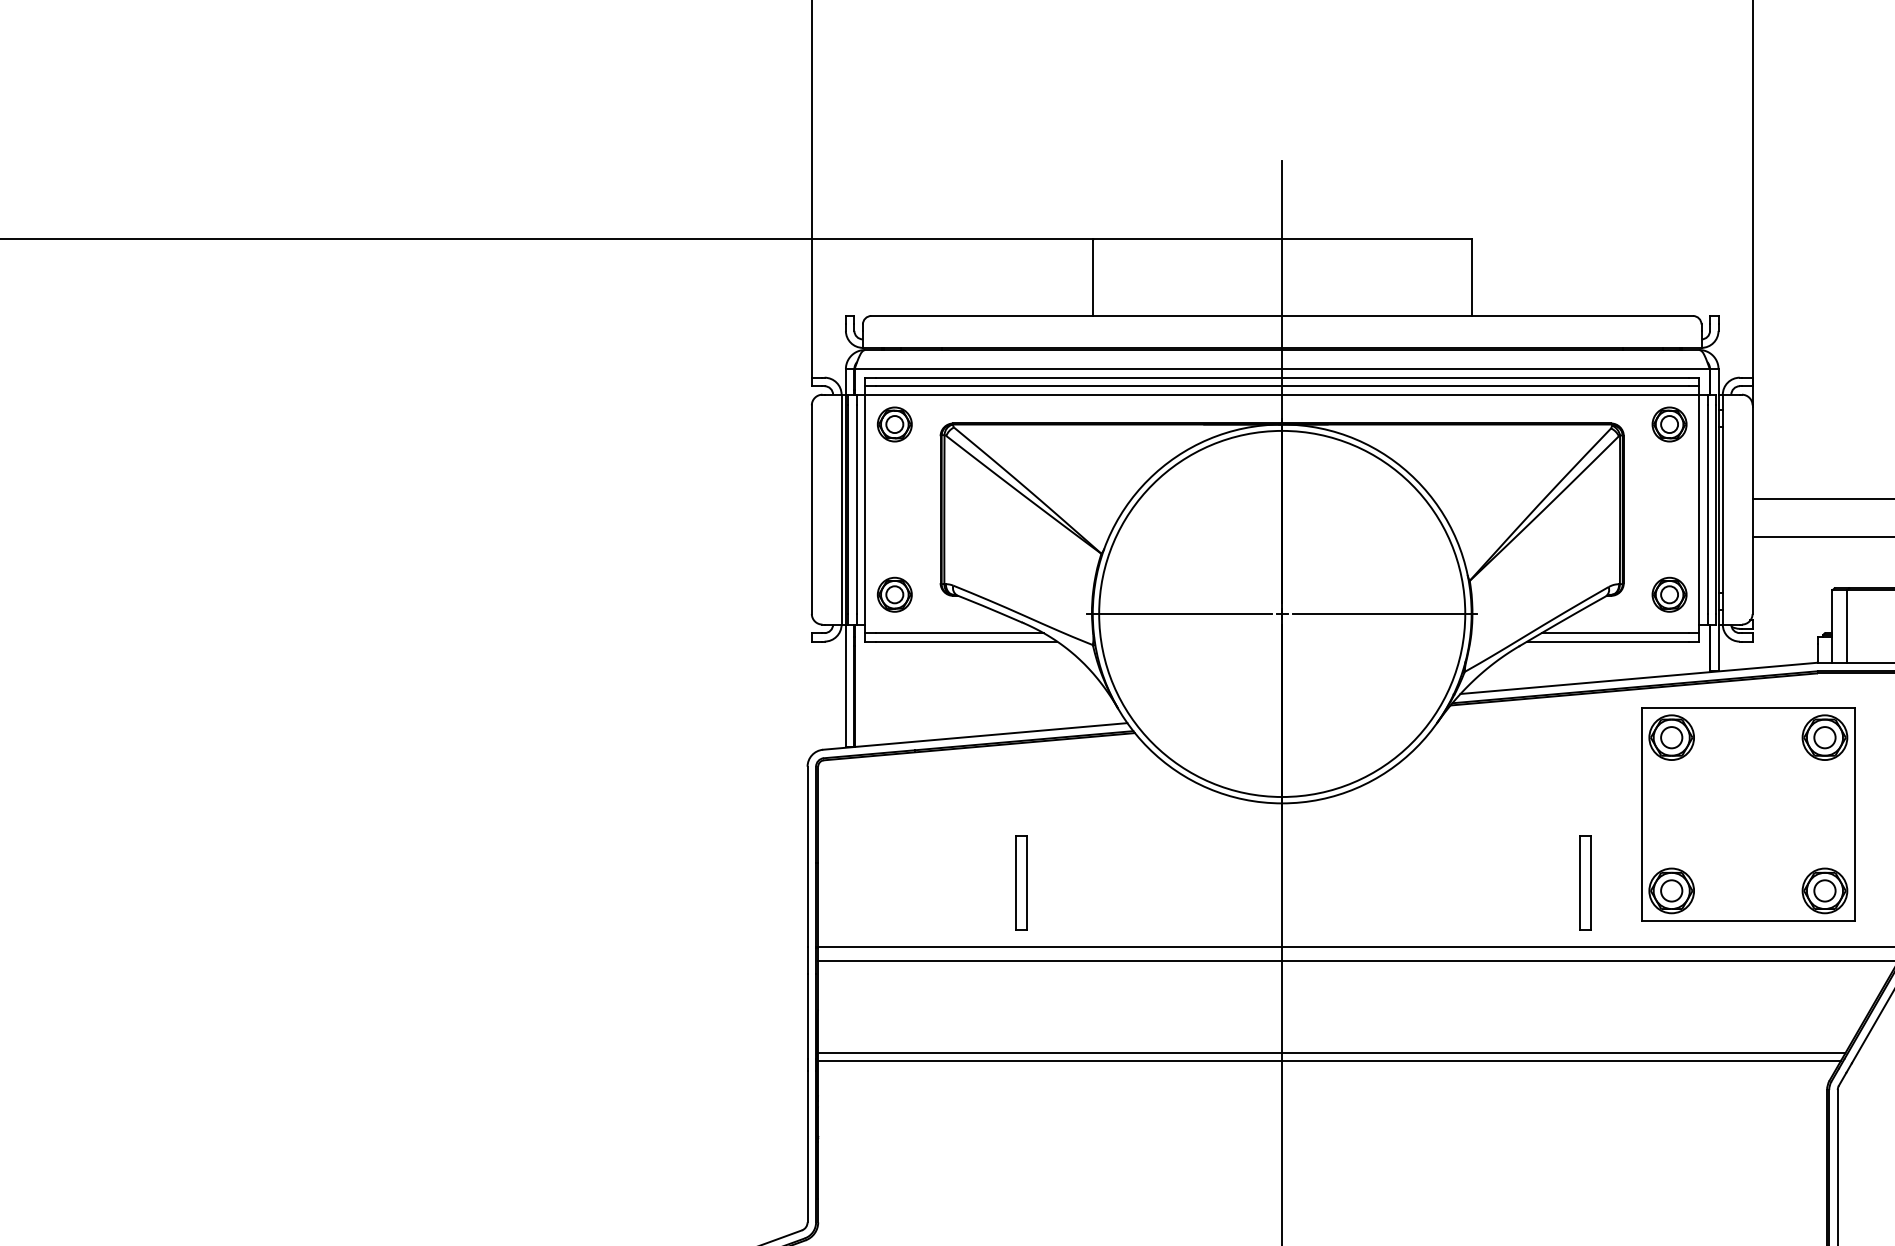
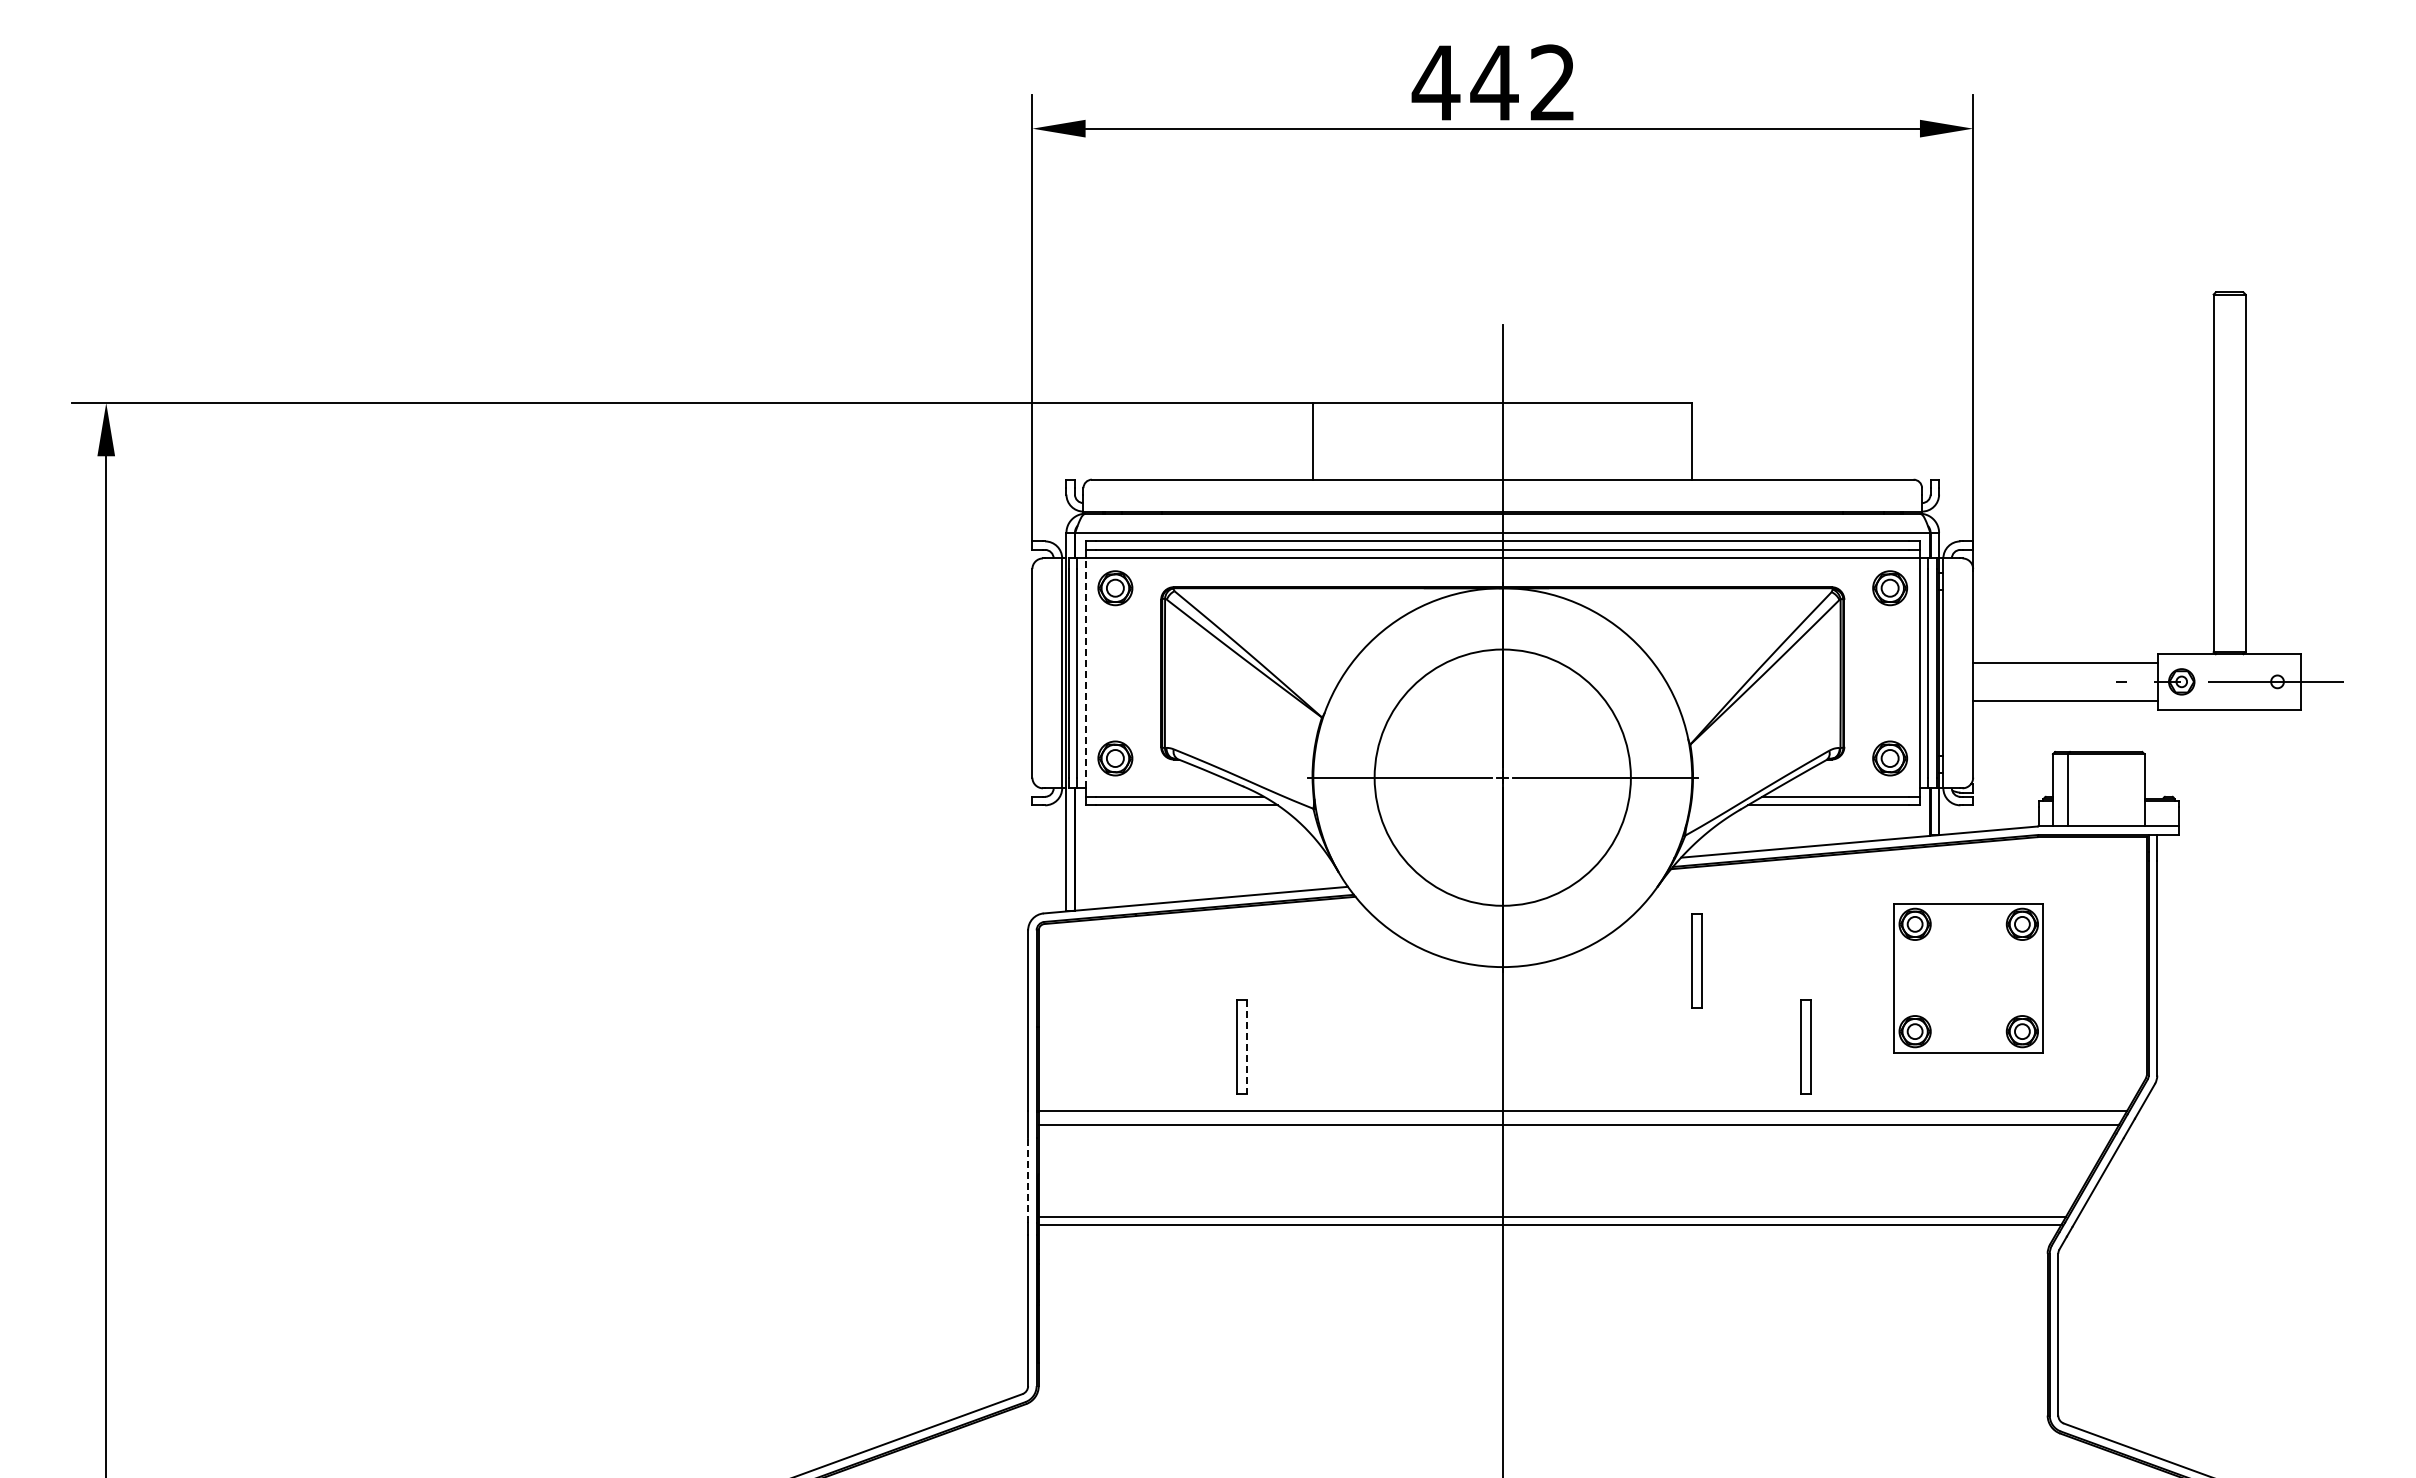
line: (864, 509) -> (1085, 673), solid -> dashed
circle: (1281, 613) -> (1502, 777), size x0.7
part: (1475, 796) -> (1696, 960), added
part: (1747, 813) -> (1968, 977), size x0.7
line: (1026, 882) -> (1247, 1046), solid -> dashed
line: (807, 1016) -> (1028, 1180), solid -> dashed

